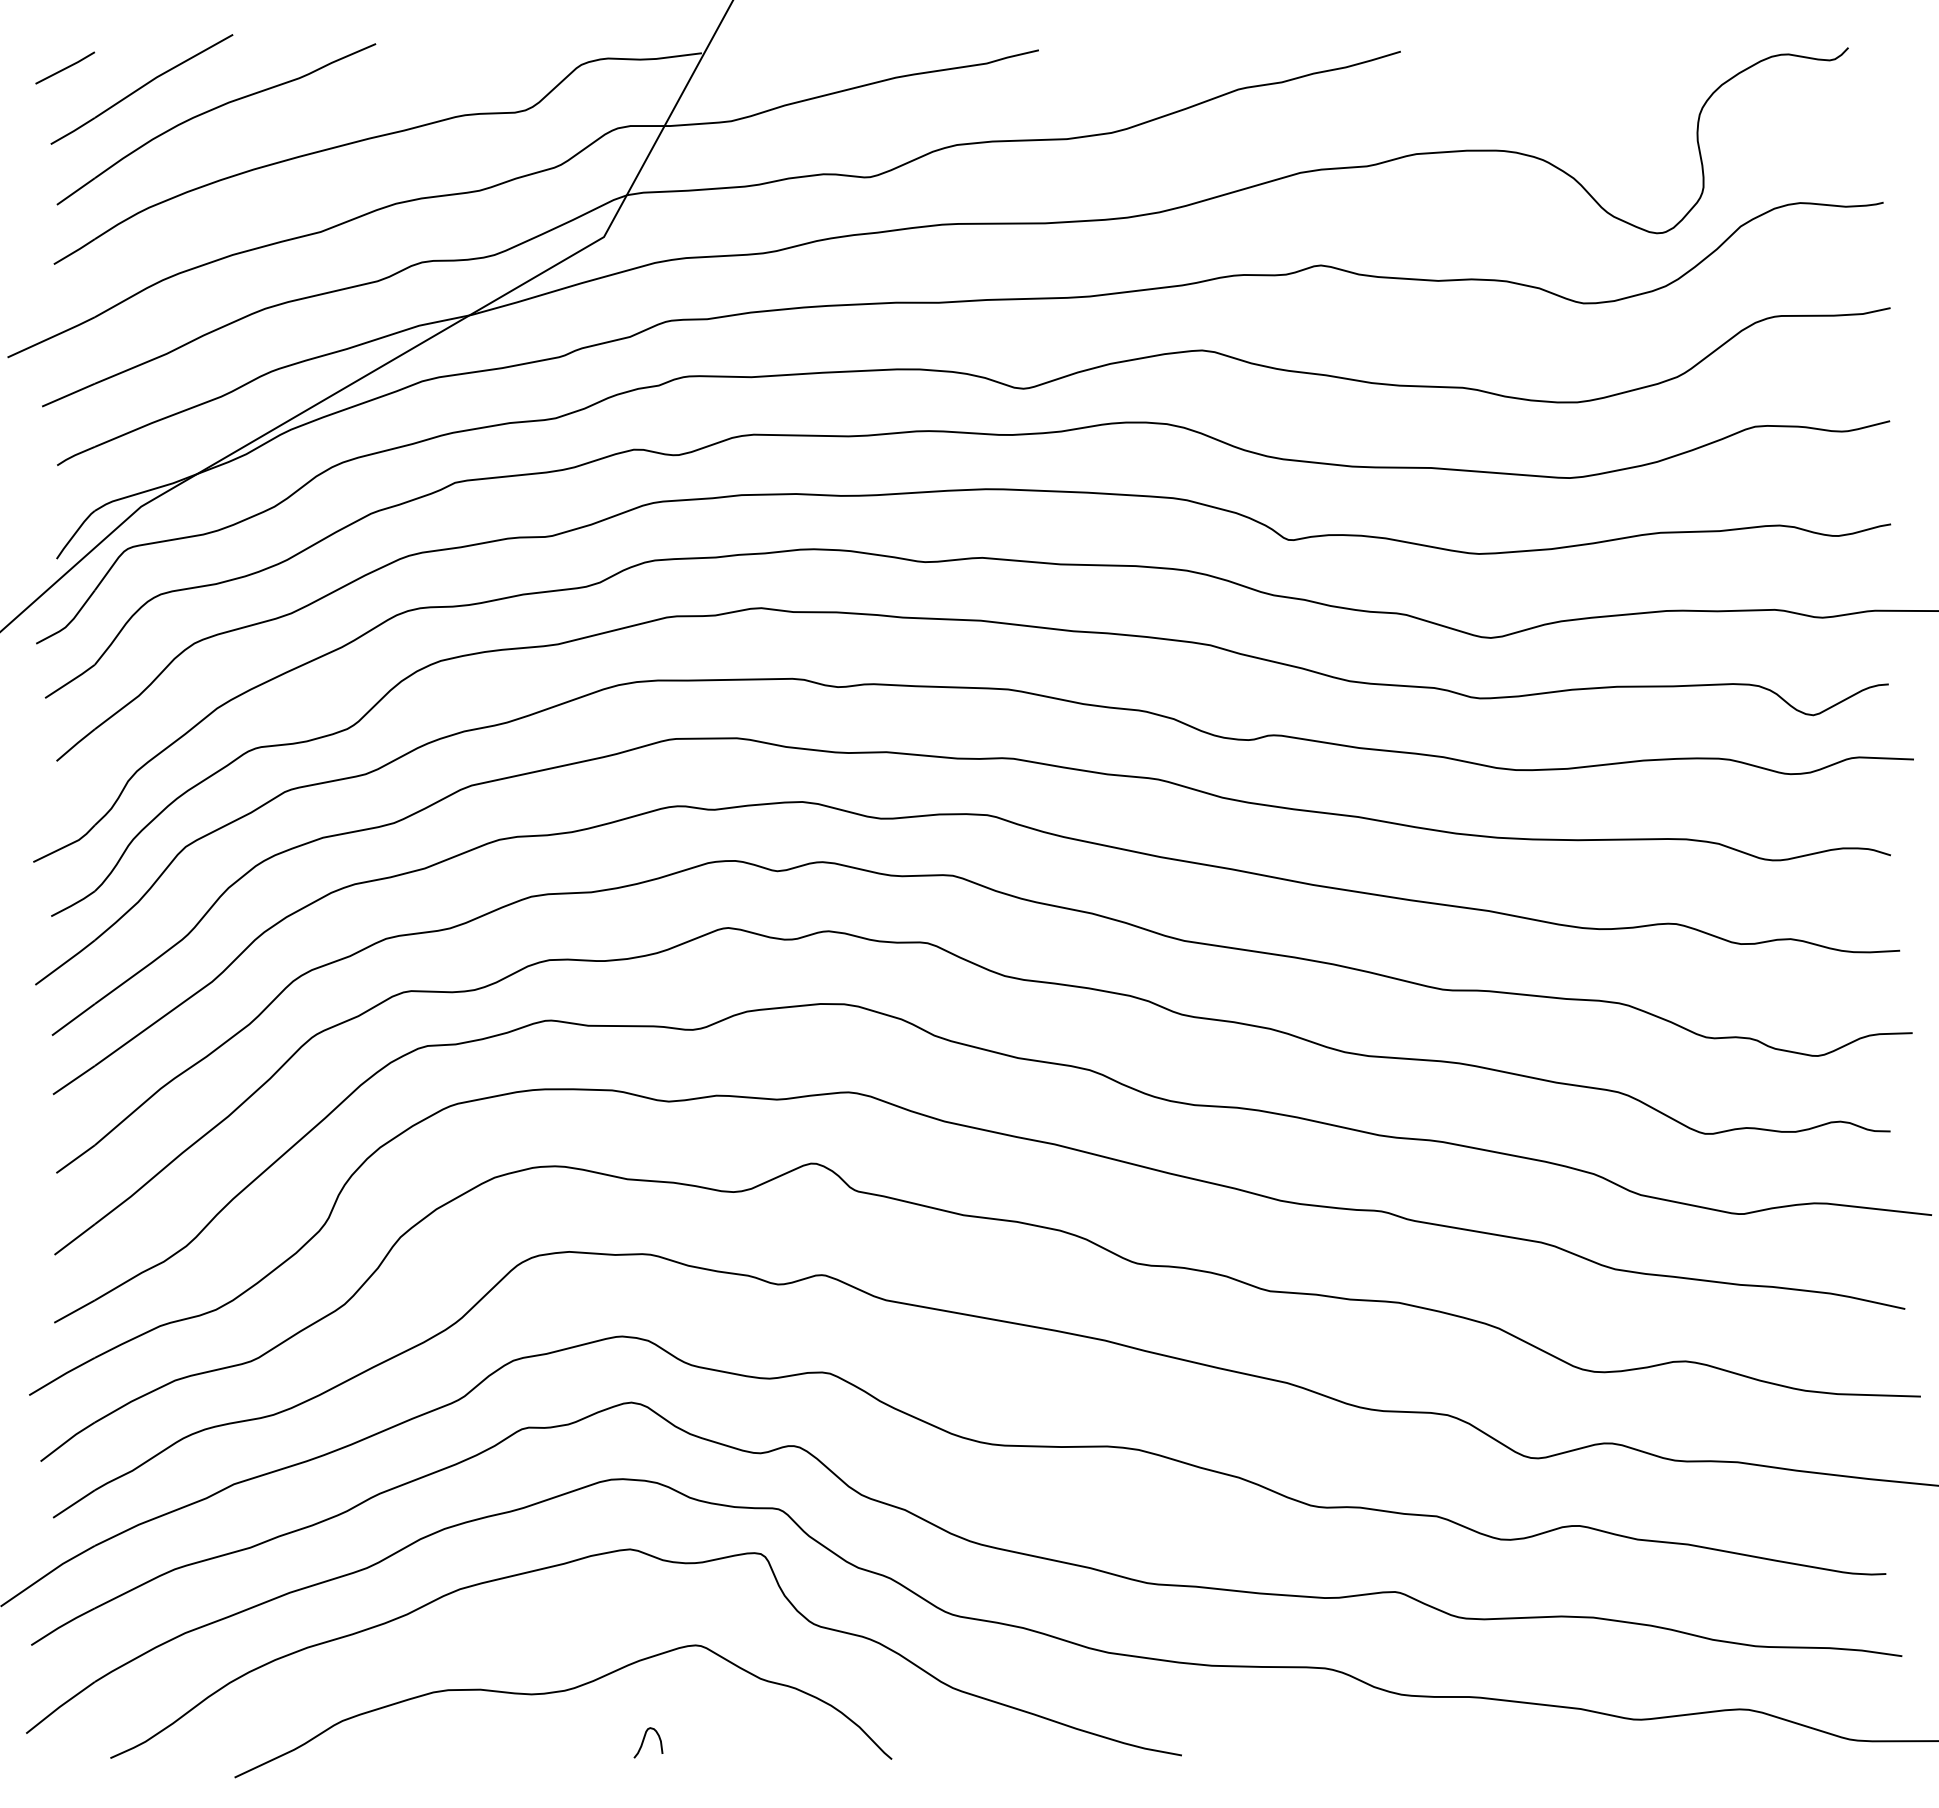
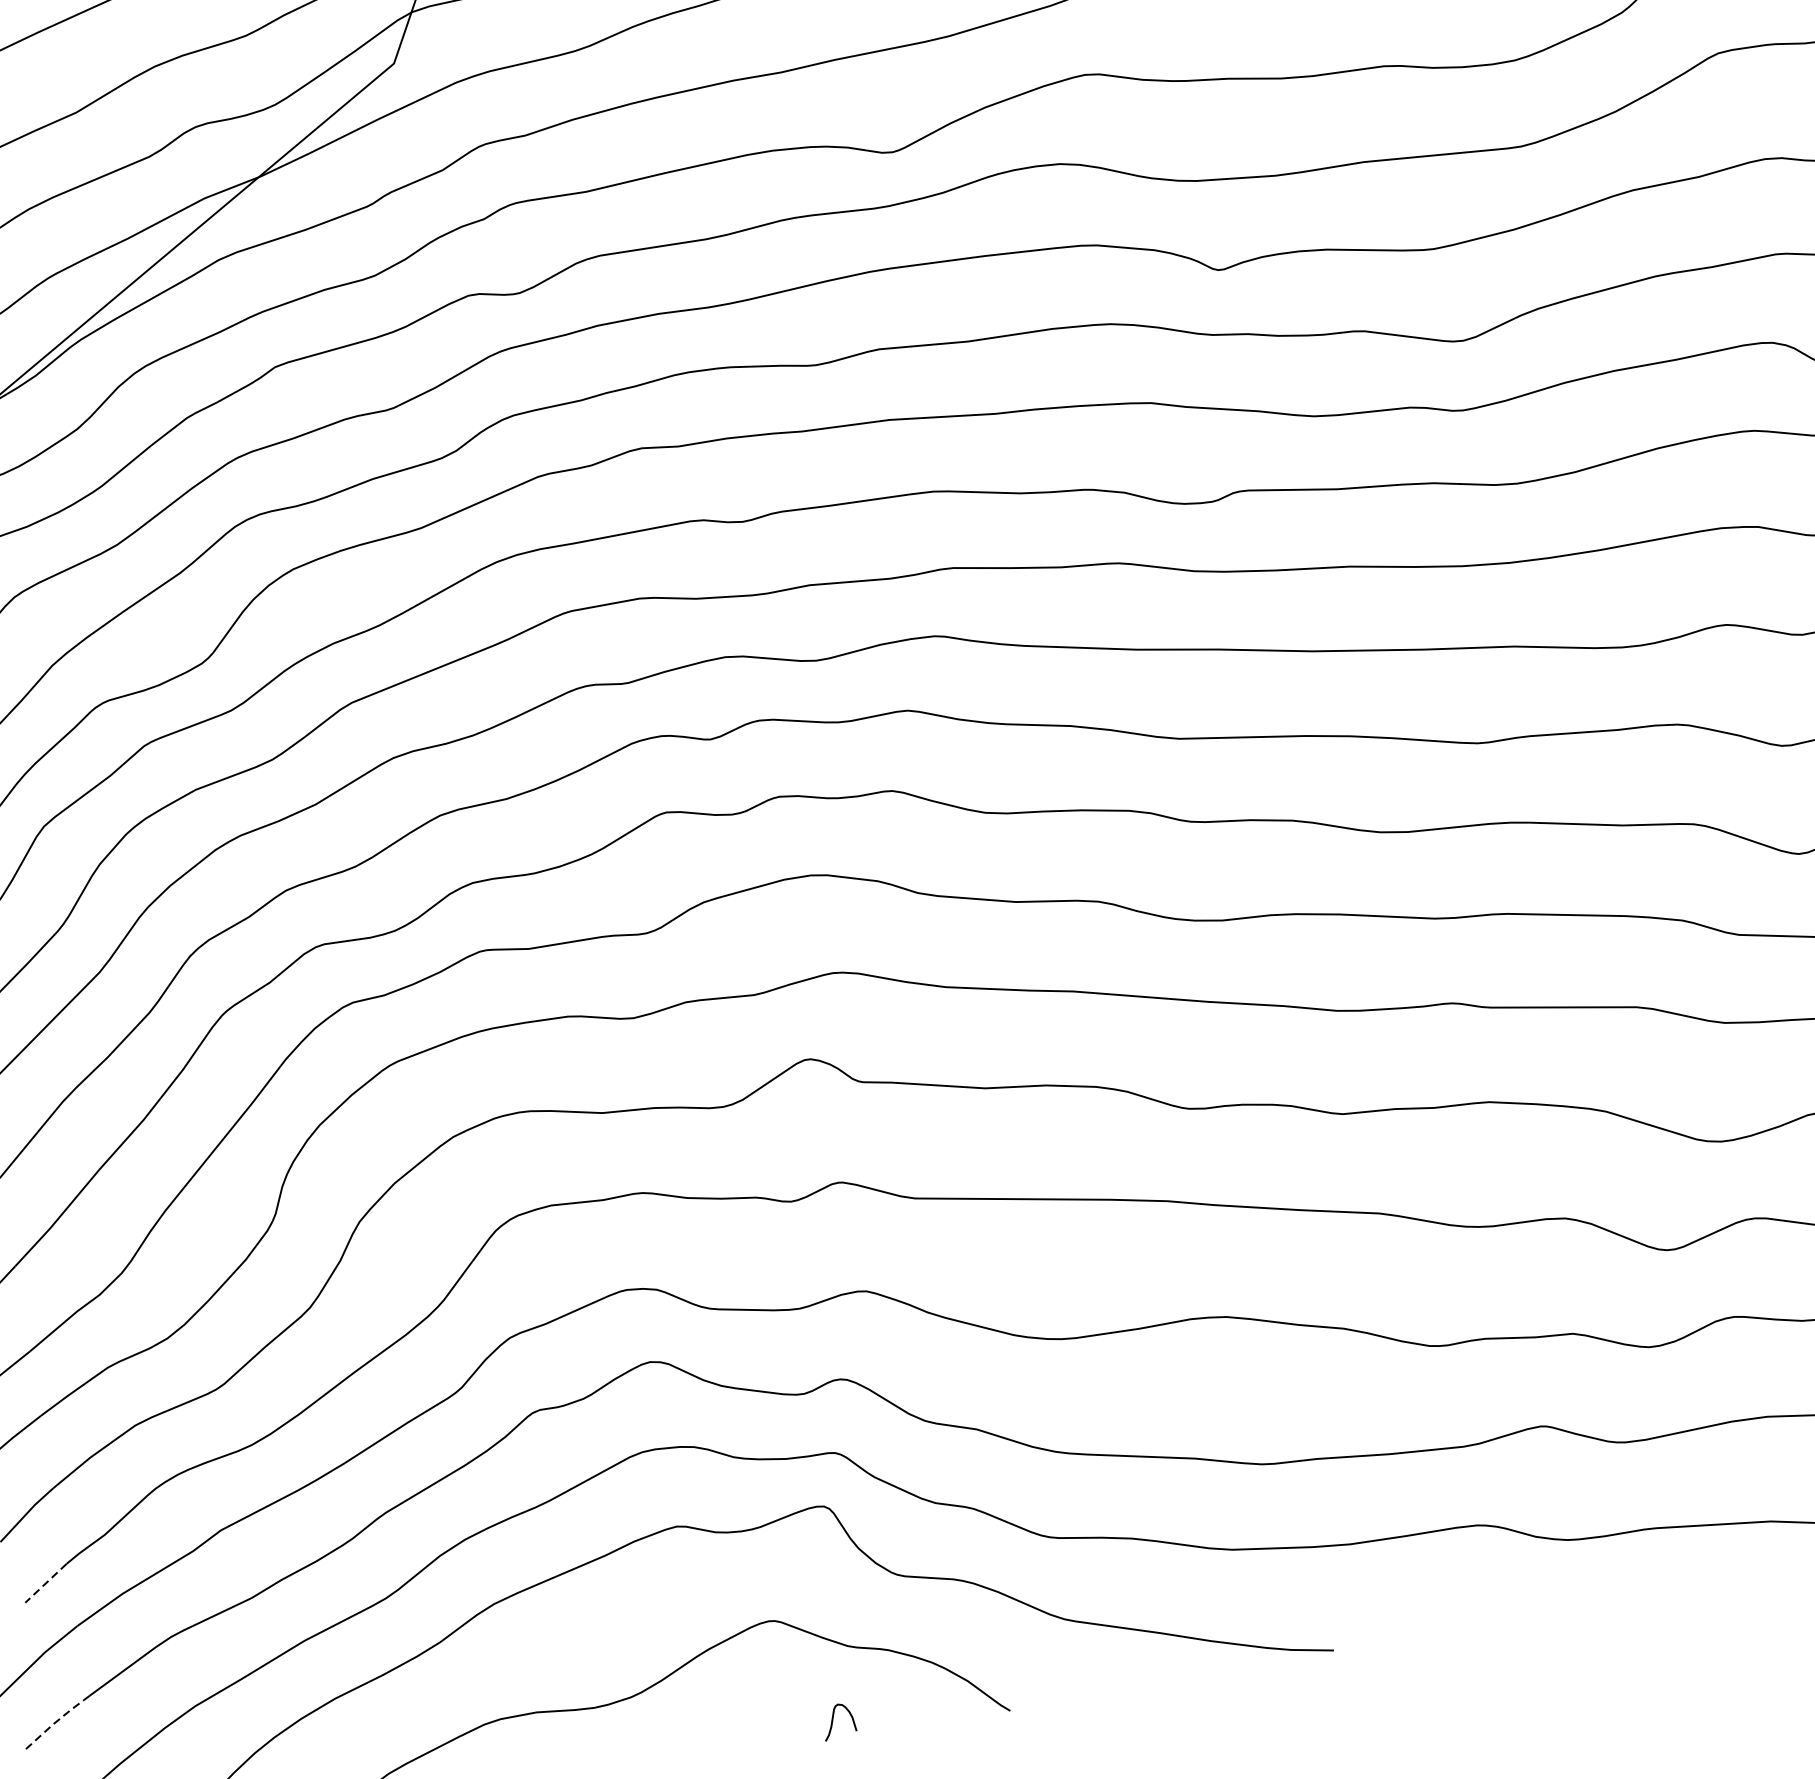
line: (73, 1504) -> (45, 1583), solid -> dashed
line: (61, 1626) -> (55, 1722), solid -> dashed
curve: (644, 1740) -> (833, 1719), moved

